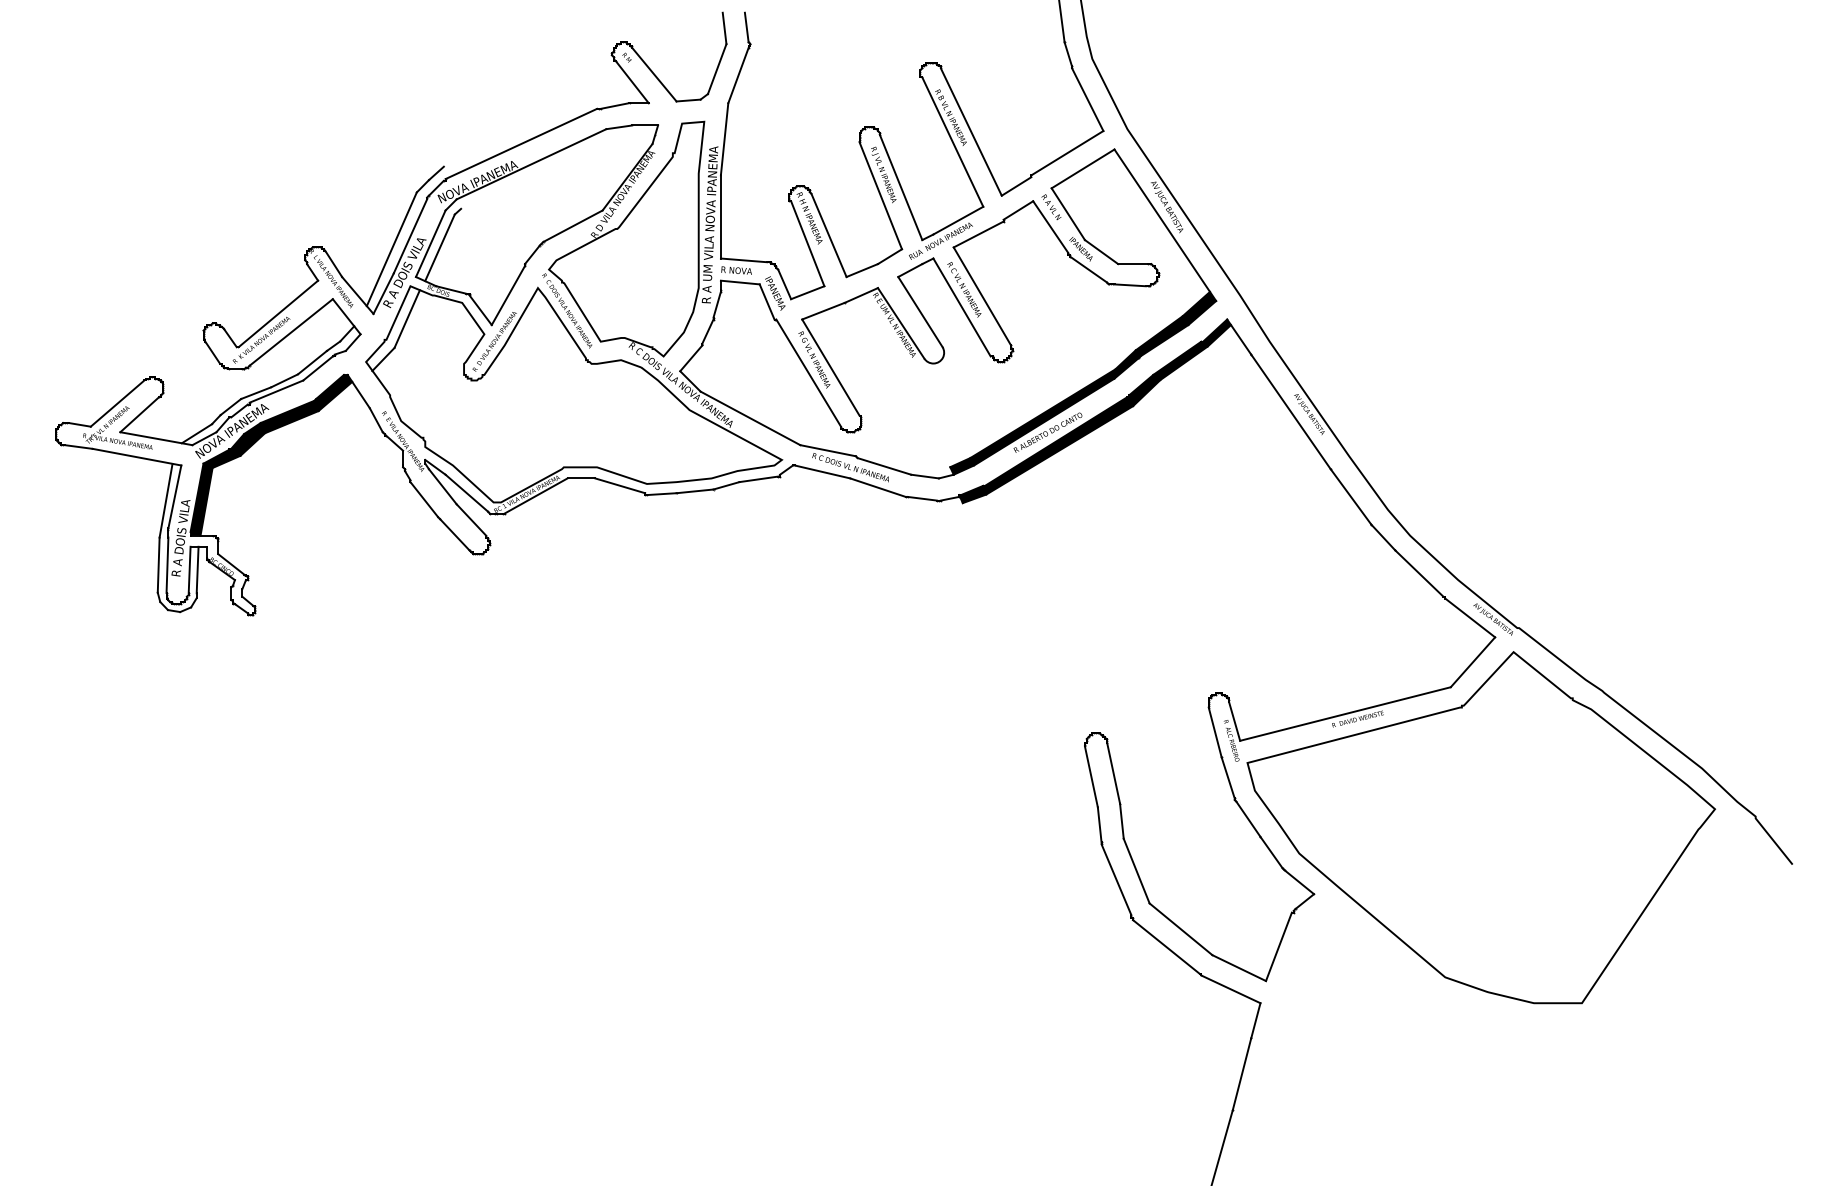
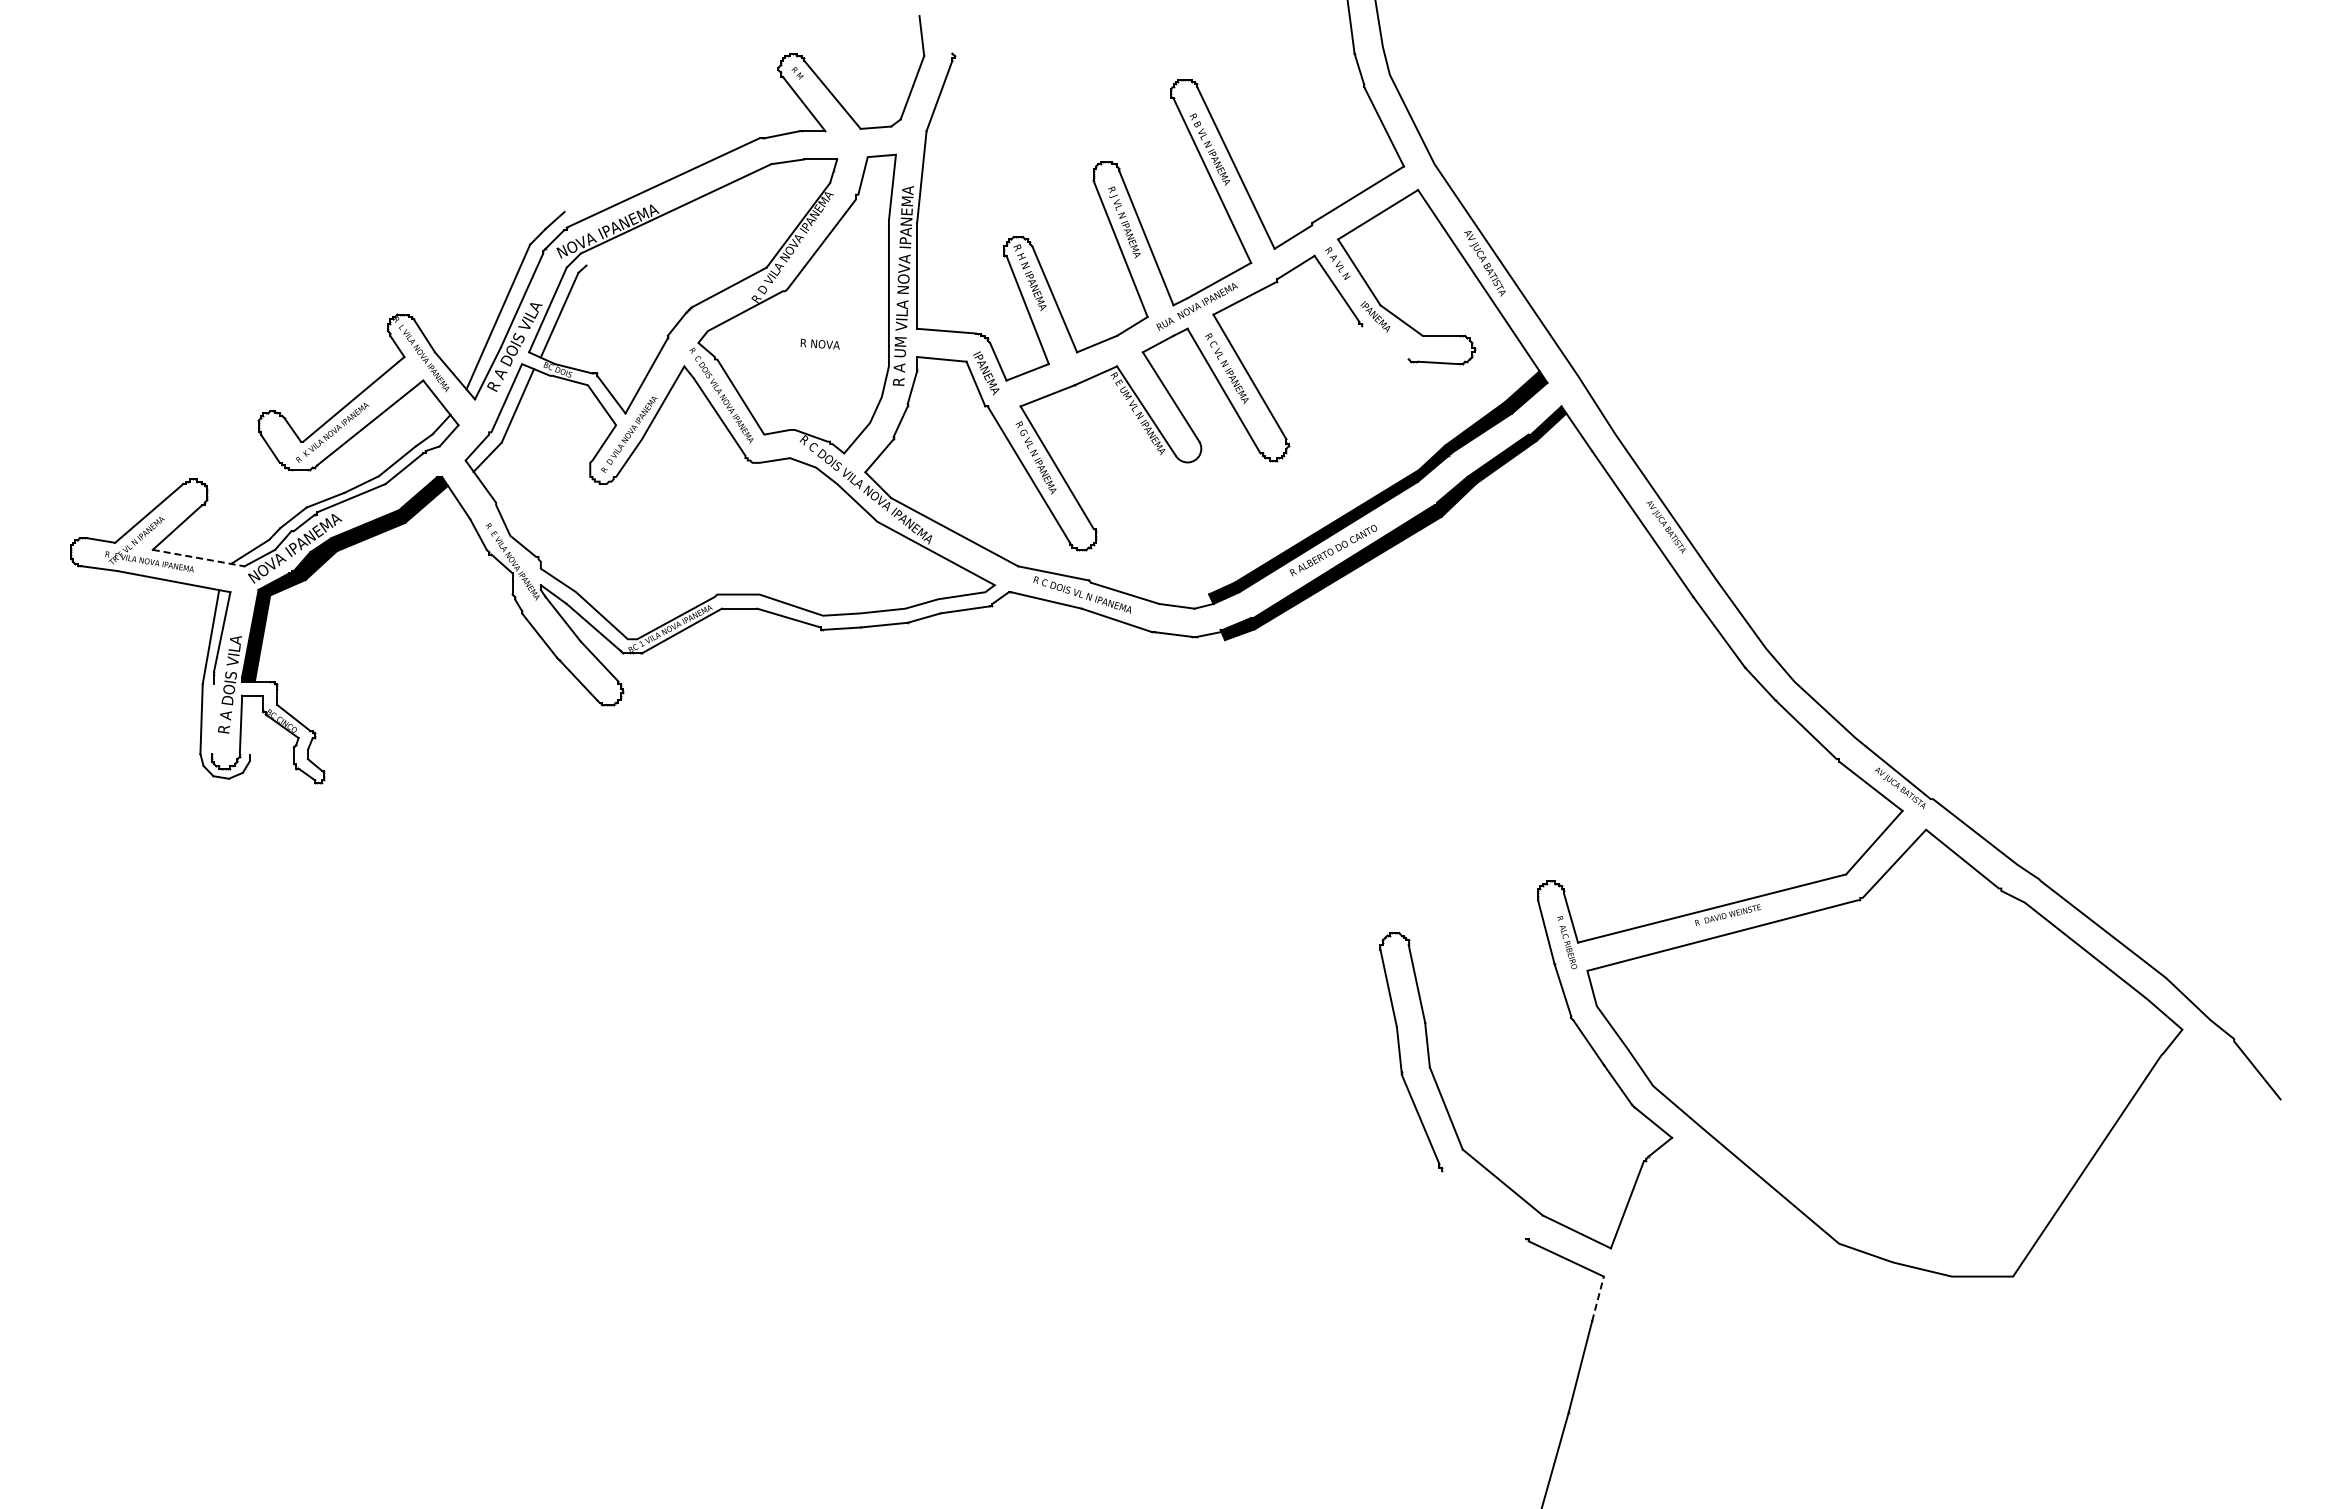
line: (746, 27) -> (949, 34), removed
line: (1088, 269) -> (1384, 342), removed
text: (736, 270) -> (819, 343), moved
line: (156, 439) -> (198, 558), solid -> dashed
line: (167, 564) -> (212, 718), removed
line: (197, 569) -> (250, 724), removed
line: (1165, 946) -> (1483, 1204), removed
line: (1256, 1020) -> (1598, 1298), solid -> dashed

